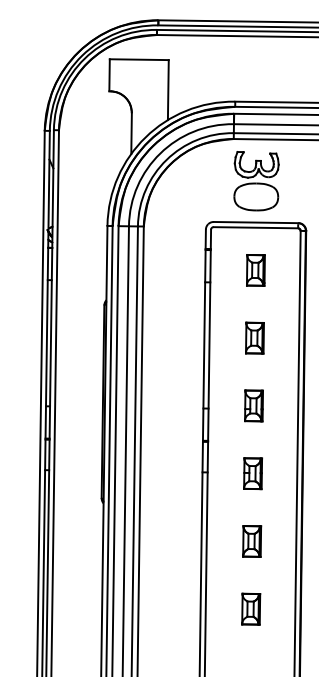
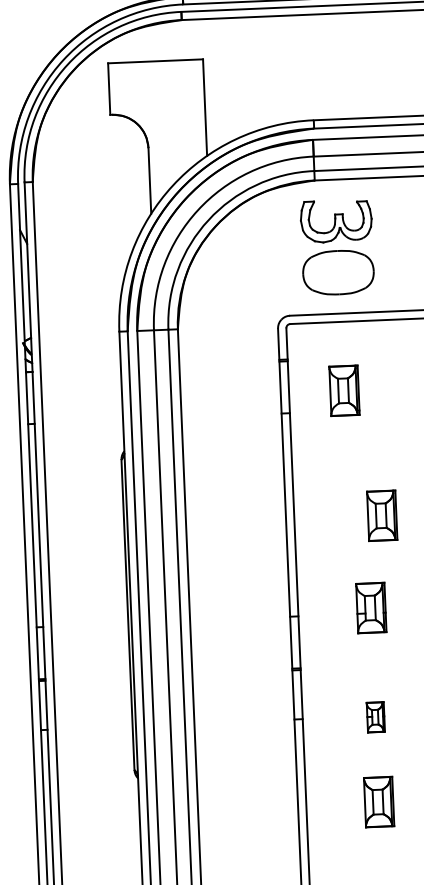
part: (256, 181) -> (337, 247), moved
part: (255, 270) -> (343, 391), moved
part: (254, 337) -> (381, 514), moved
part: (252, 473) -> (374, 716), size x0.6
part: (252, 541) -> (379, 802), moved

